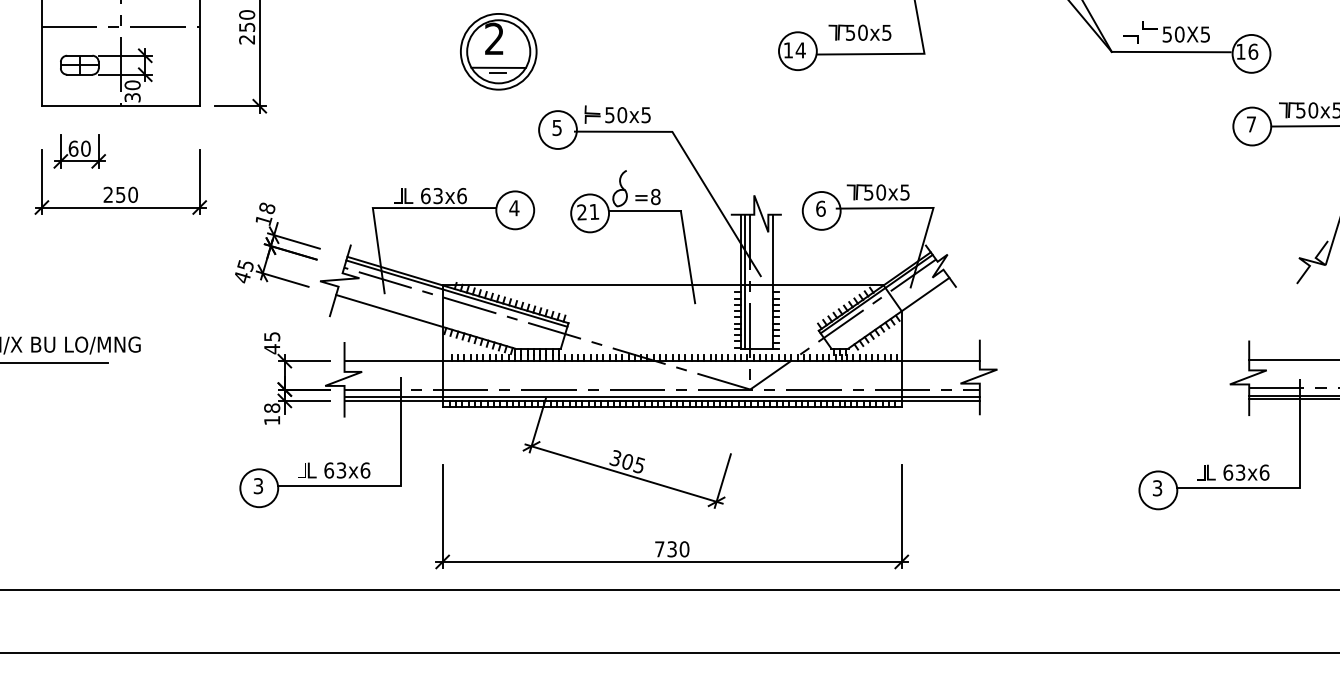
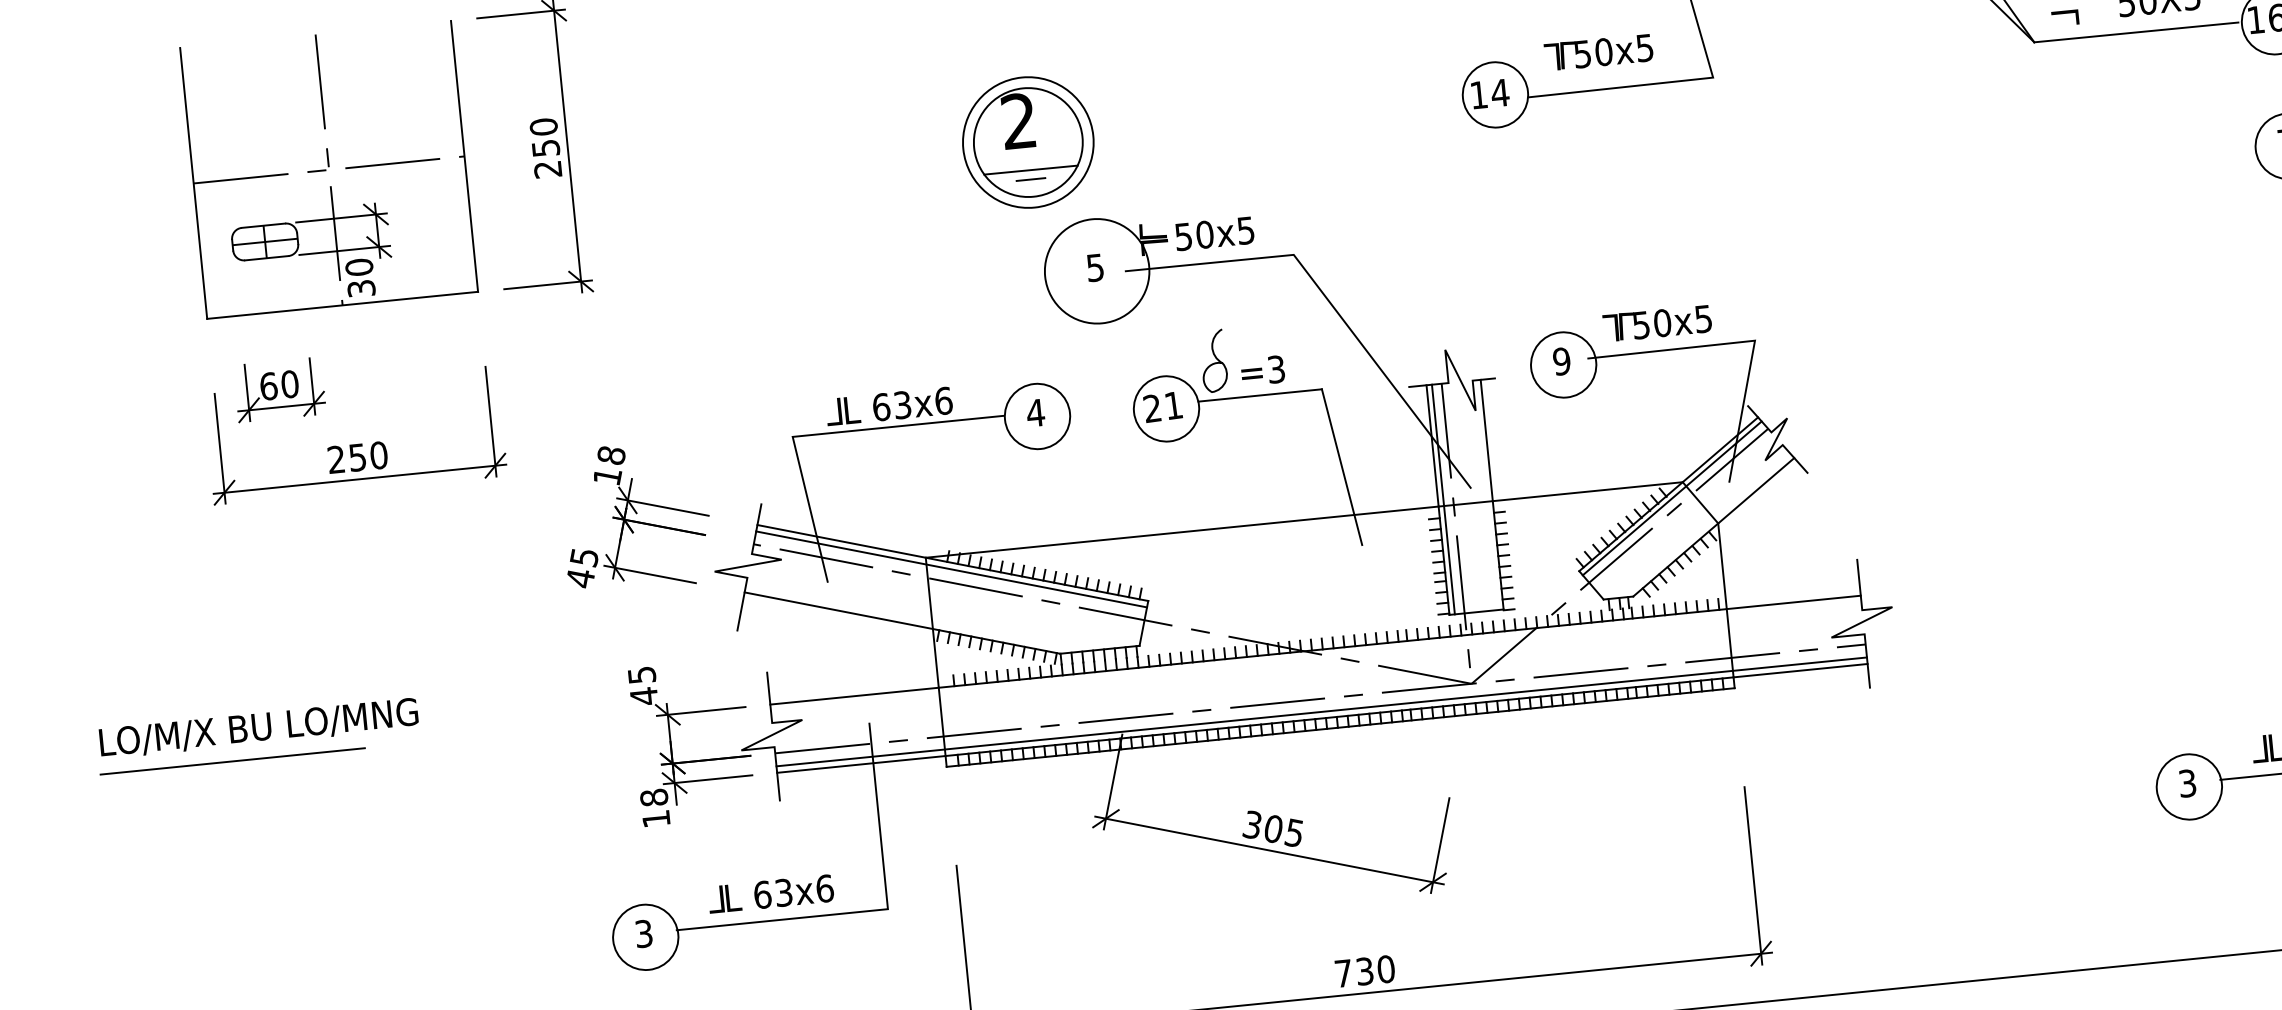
part: (498, 51) -> (1027, 142), moved
circle: (557, 129) -> (1096, 270), size x1.6
text: (655, 197) -> (1276, 370), =8 -> =3
text: (820, 208) -> (1561, 361), 6 -> 9

